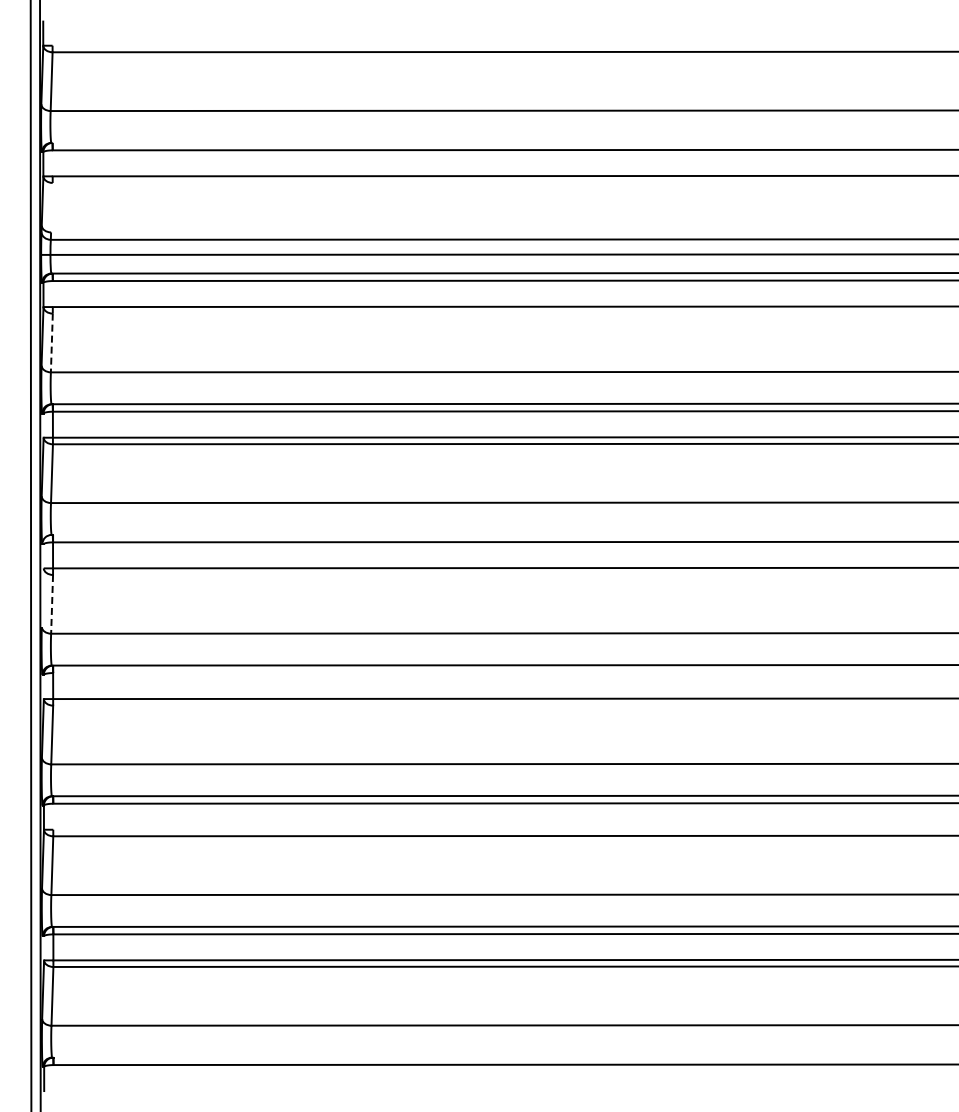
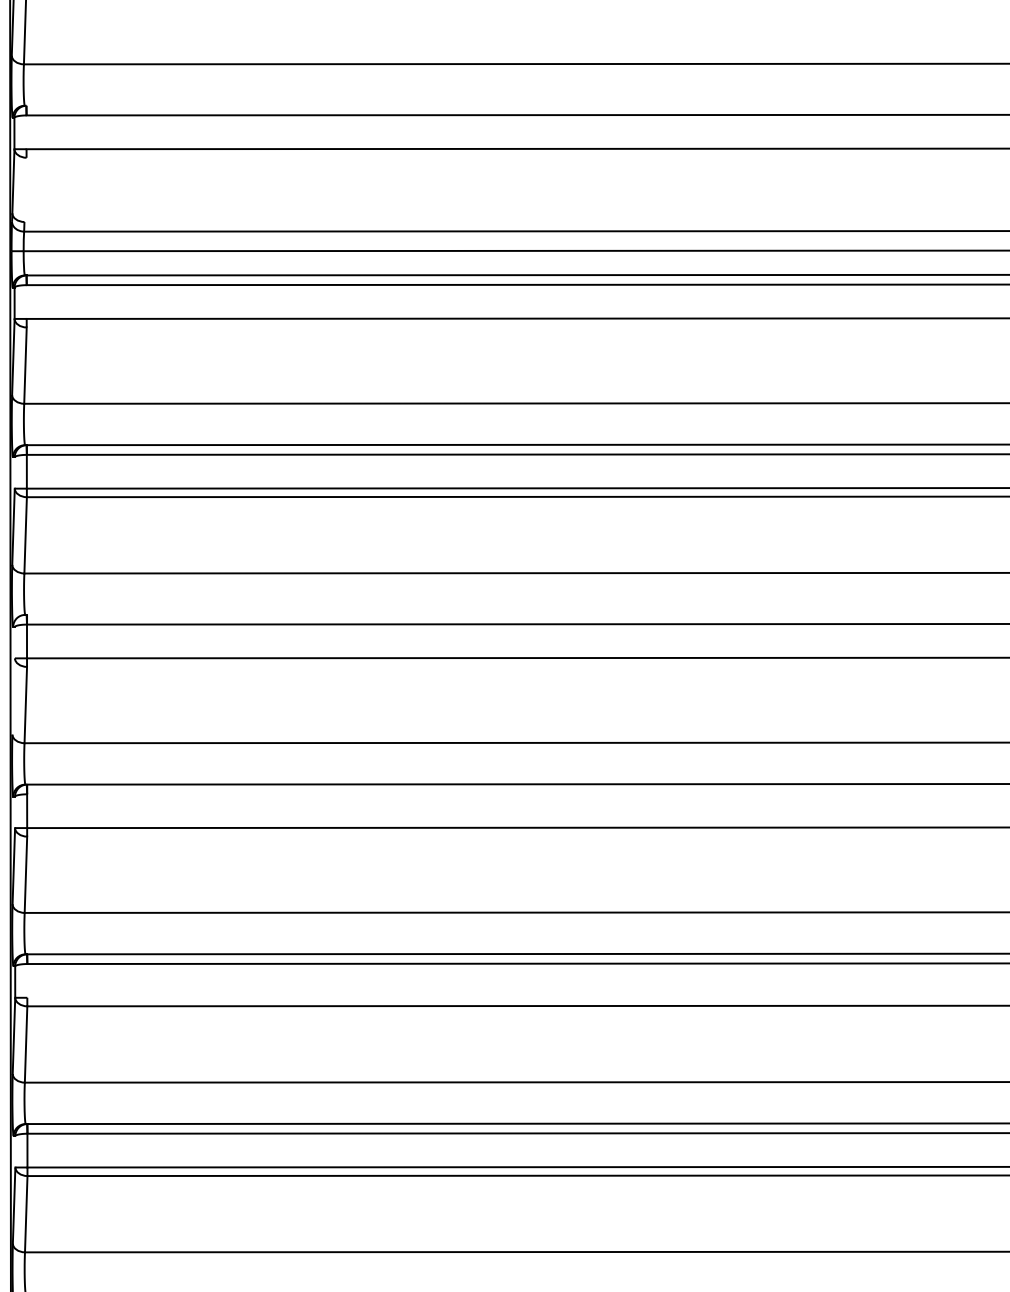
line: (51, 343) -> (25, 366), dashed -> solid
line: (52, 604) -> (26, 705), dashed -> solid

